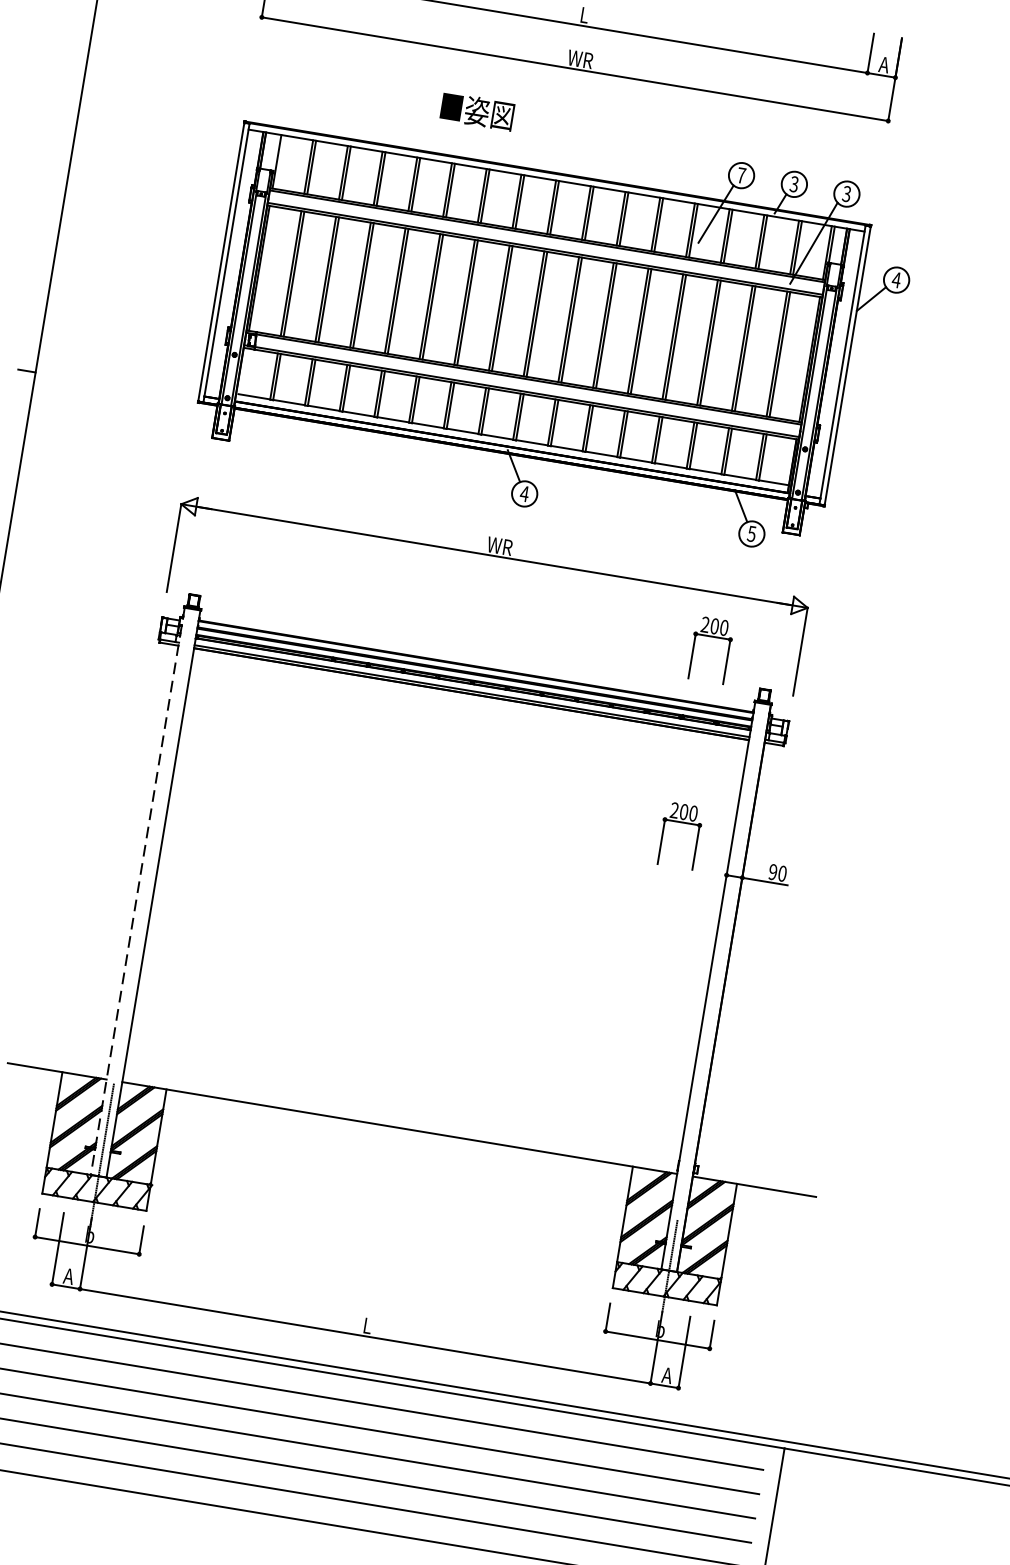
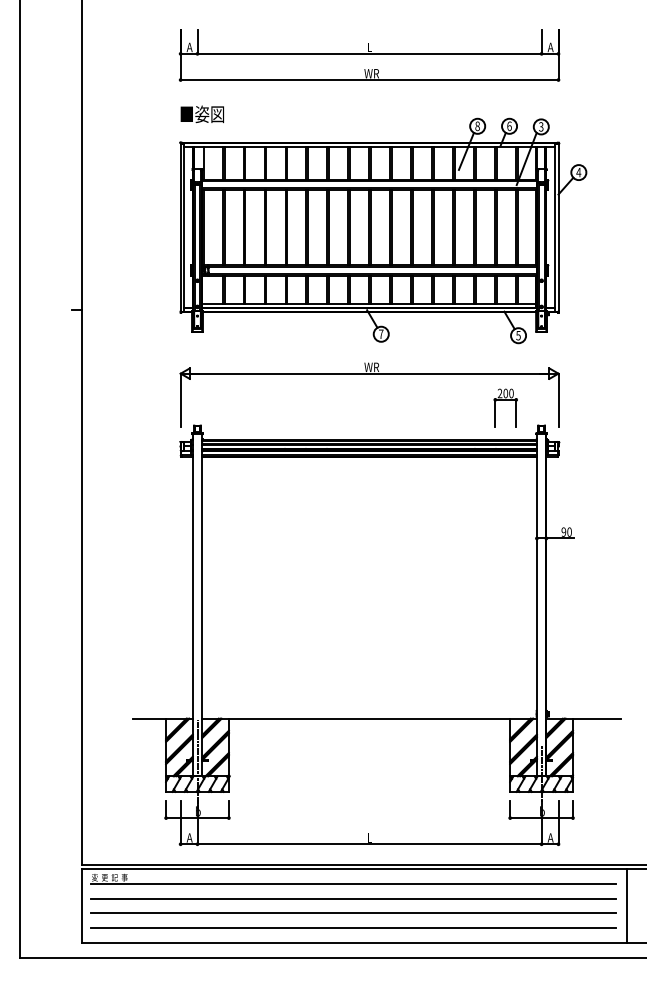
text: (475, 111) -> (201, 114), moved
text: (741, 175) -> (477, 126), 7 -> 8
text: (794, 183) -> (509, 125), 3 -> 6
text: (523, 492) -> (380, 333), 4 -> 7
part: (681, 823) -> (505, 512), removed
line: (137, 891) -> (192, 605), dashed -> solid

